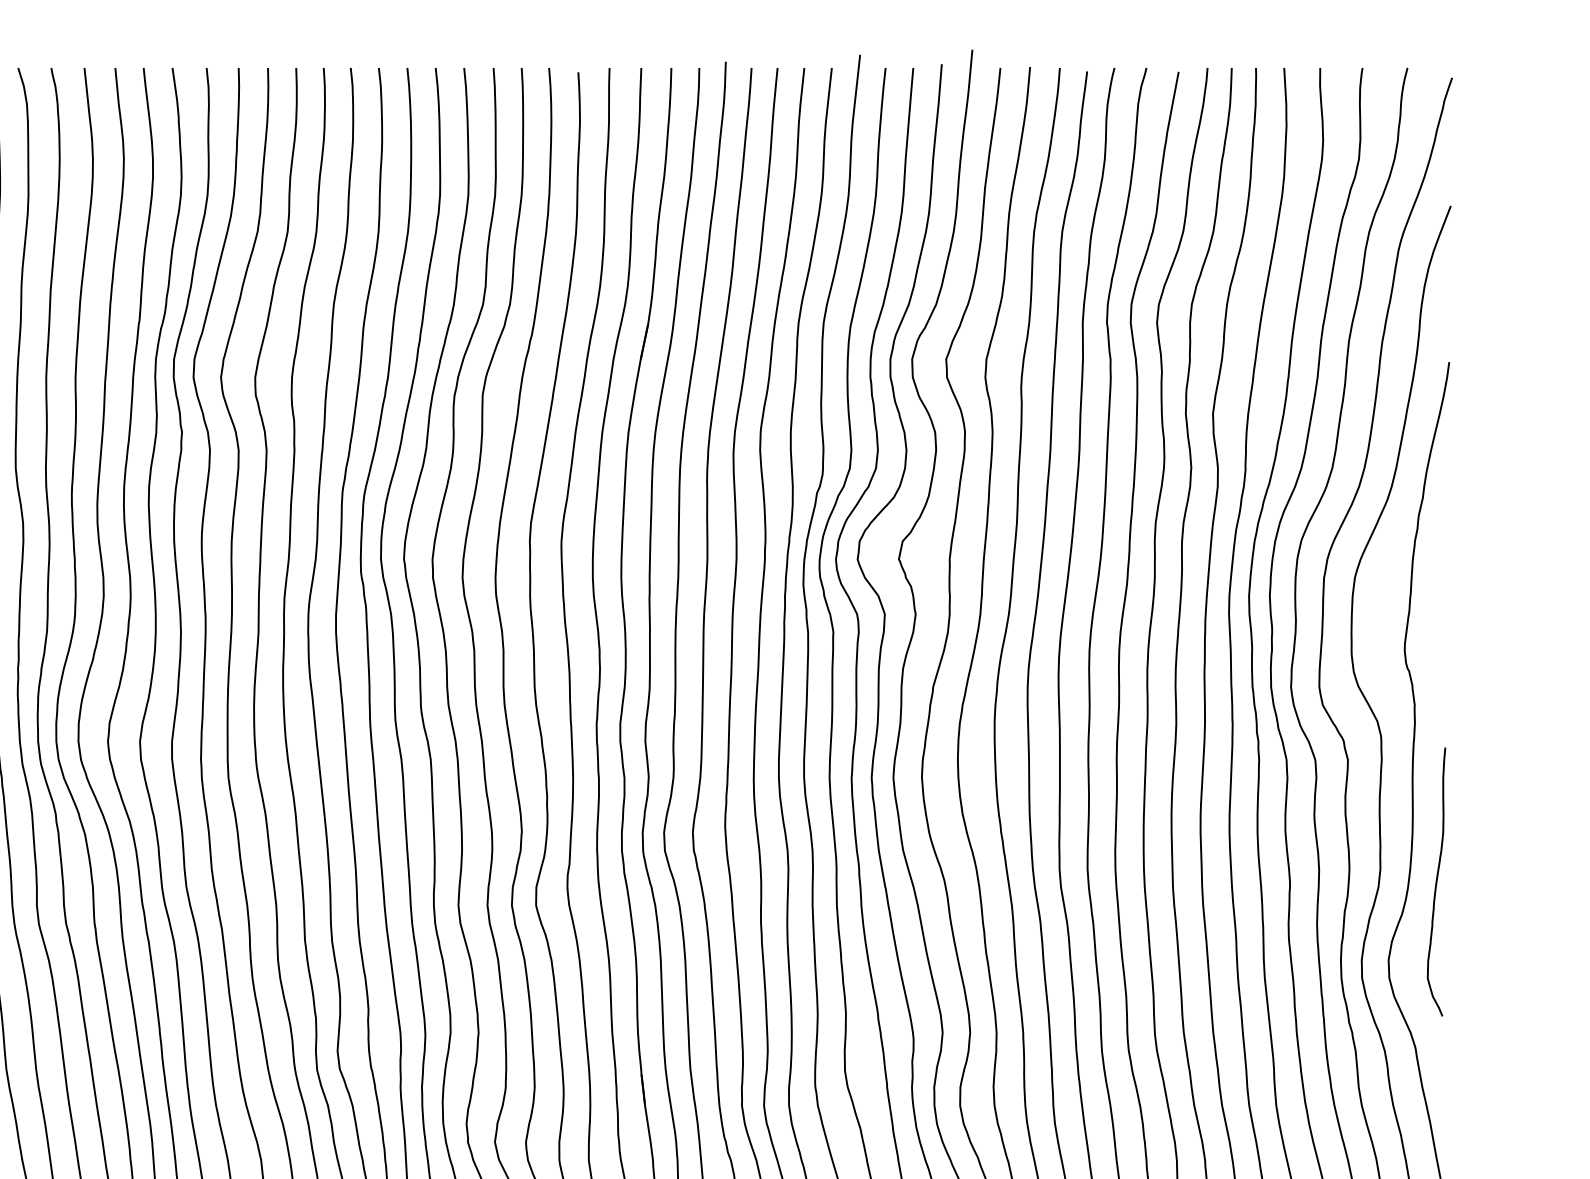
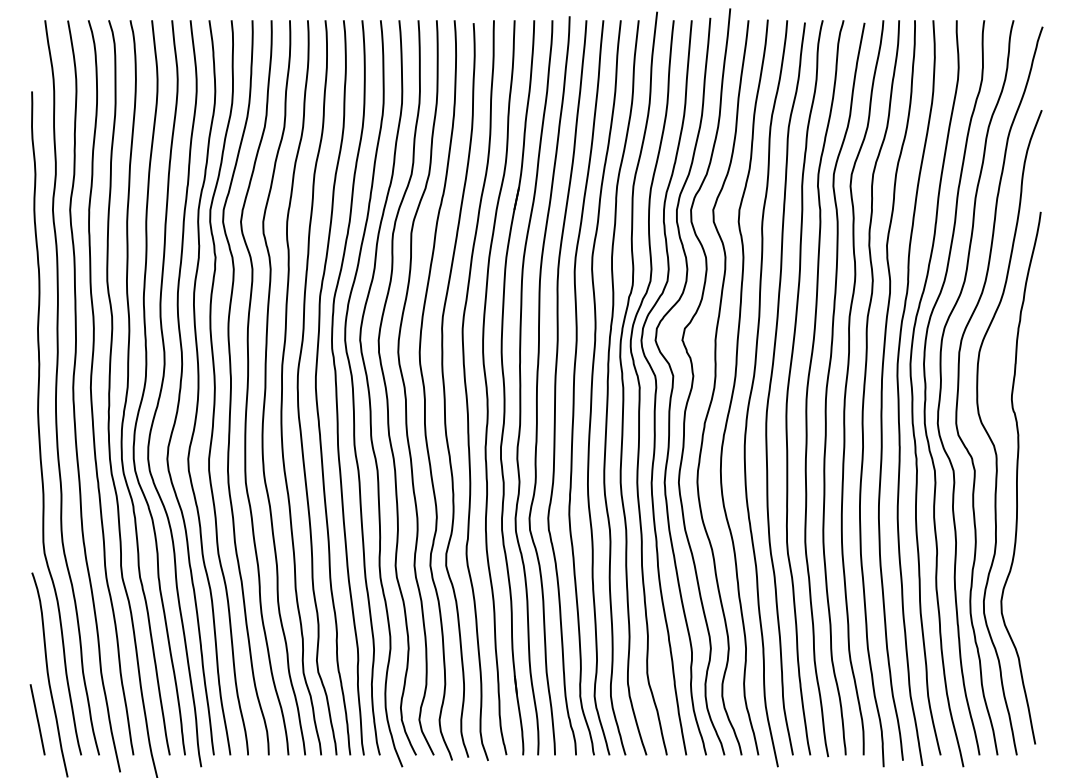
curve: (1436, 882) -> (1032, 550), removed

